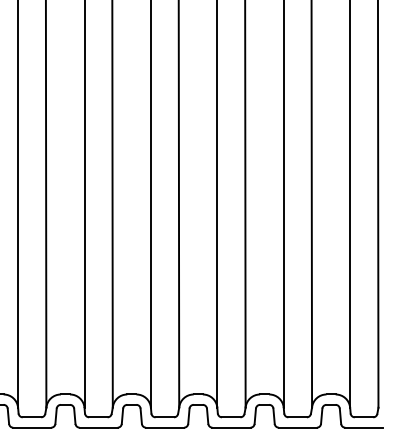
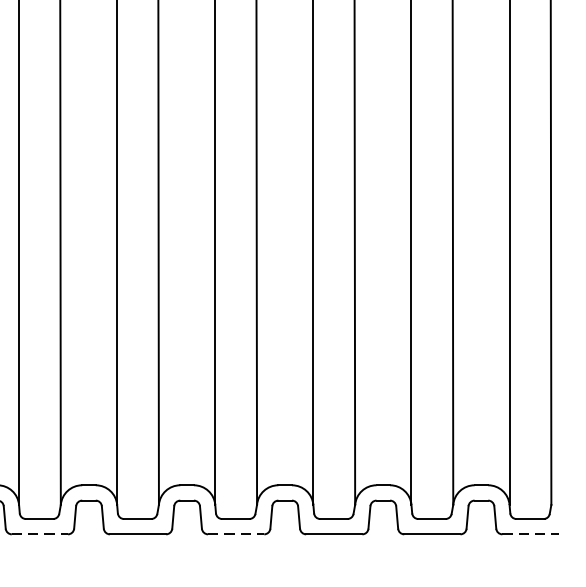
line: (32, 427) -> (40, 534), solid -> dashed
line: (165, 427) -> (236, 534), solid -> dashed
line: (364, 427) -> (530, 534), solid -> dashed

